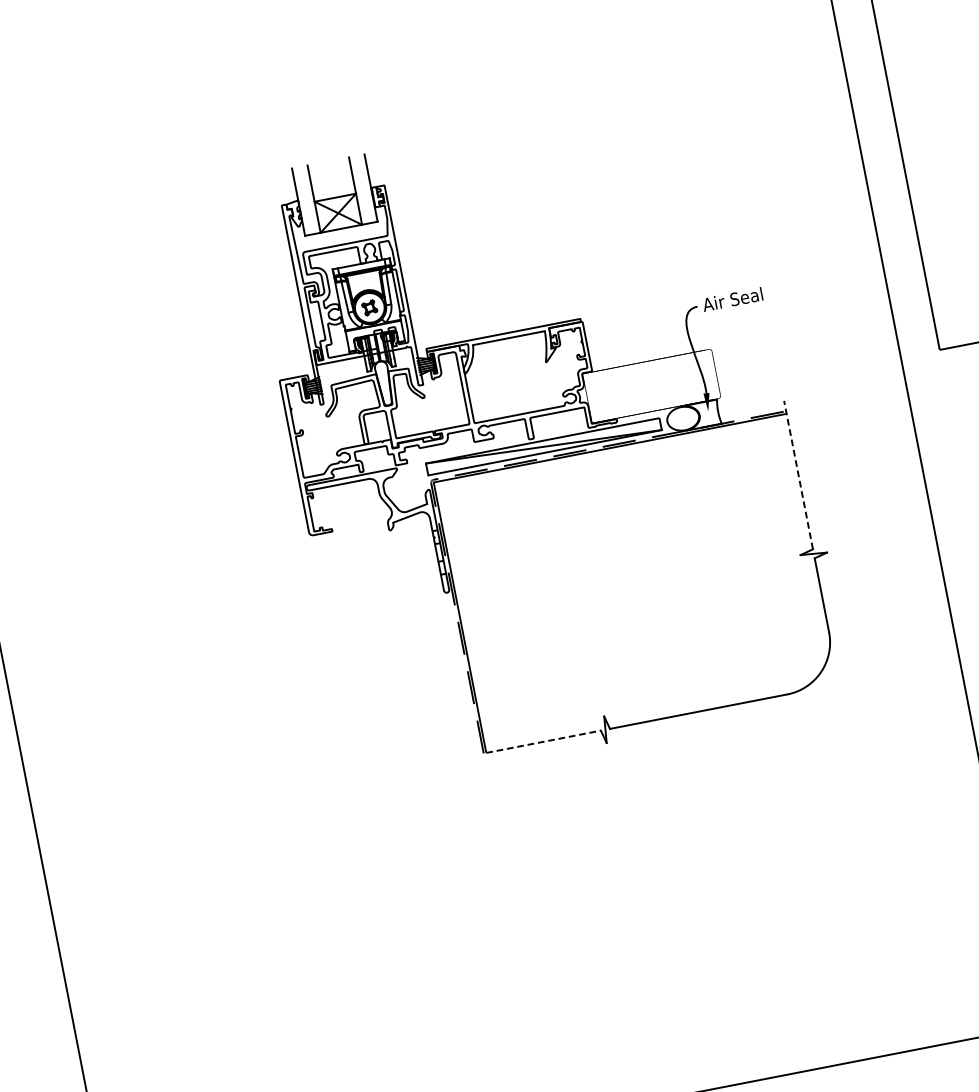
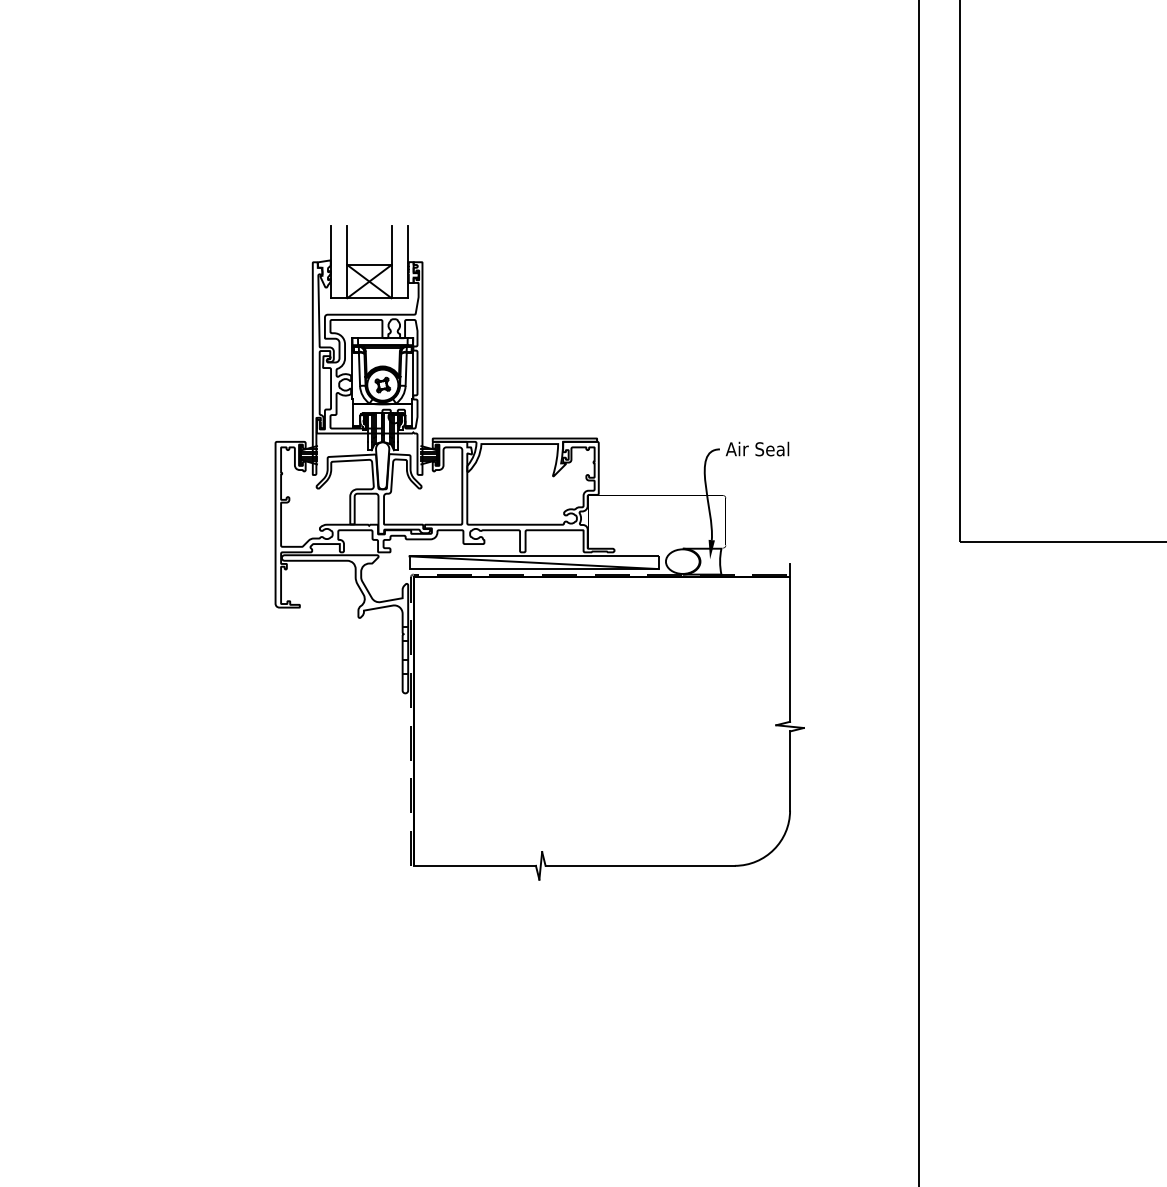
line: (798, 474) -> (790, 642), dashed -> solid
line: (544, 741) -> (475, 865), dashed -> solid

